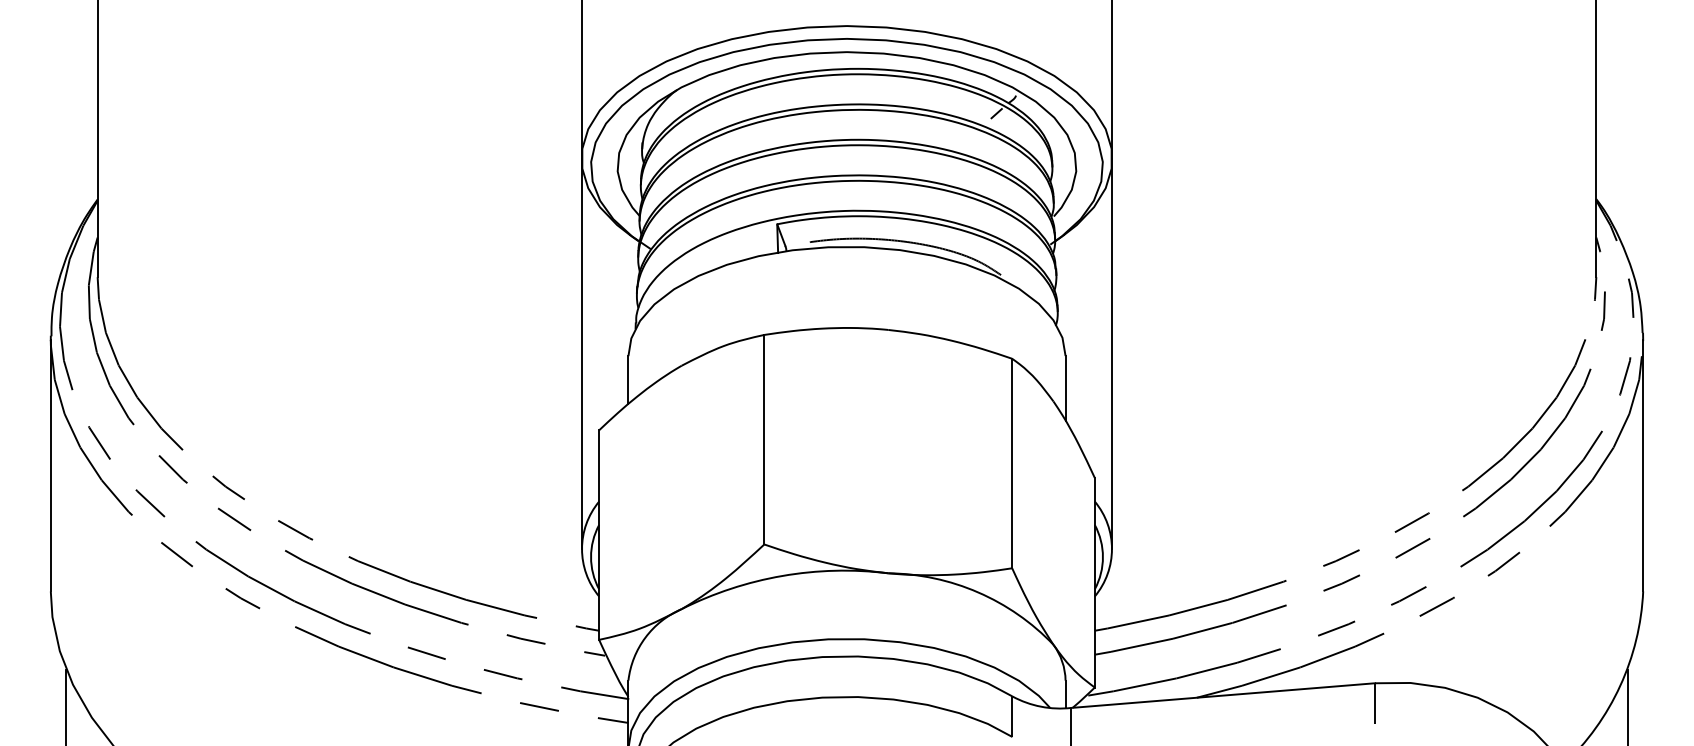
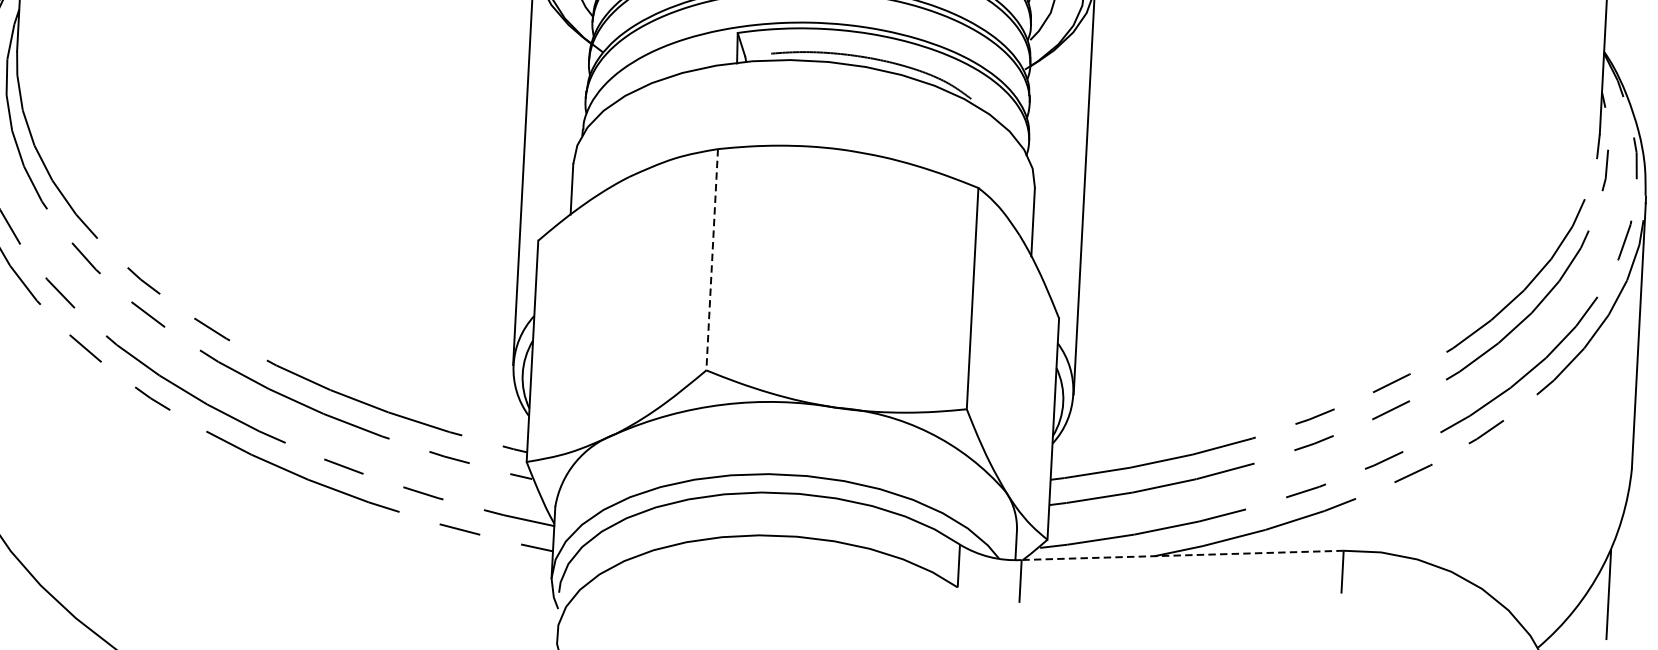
line: (764, 439) -> (712, 259), solid -> dashed
line: (1222, 695) -> (1181, 555), solid -> dashed

